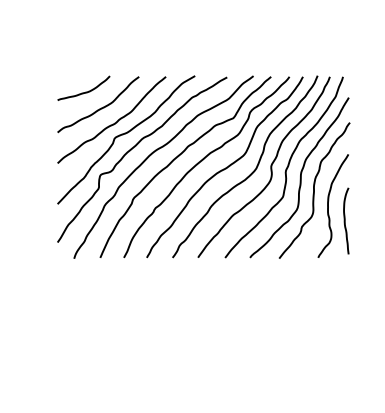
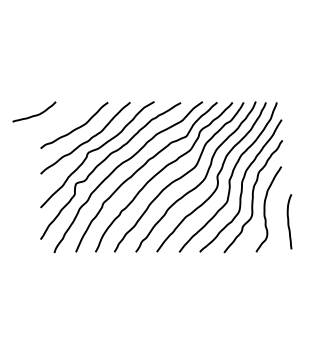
curve: (85, 91) -> (35, 114), moved
curve: (346, 220) -> (289, 221), moved

